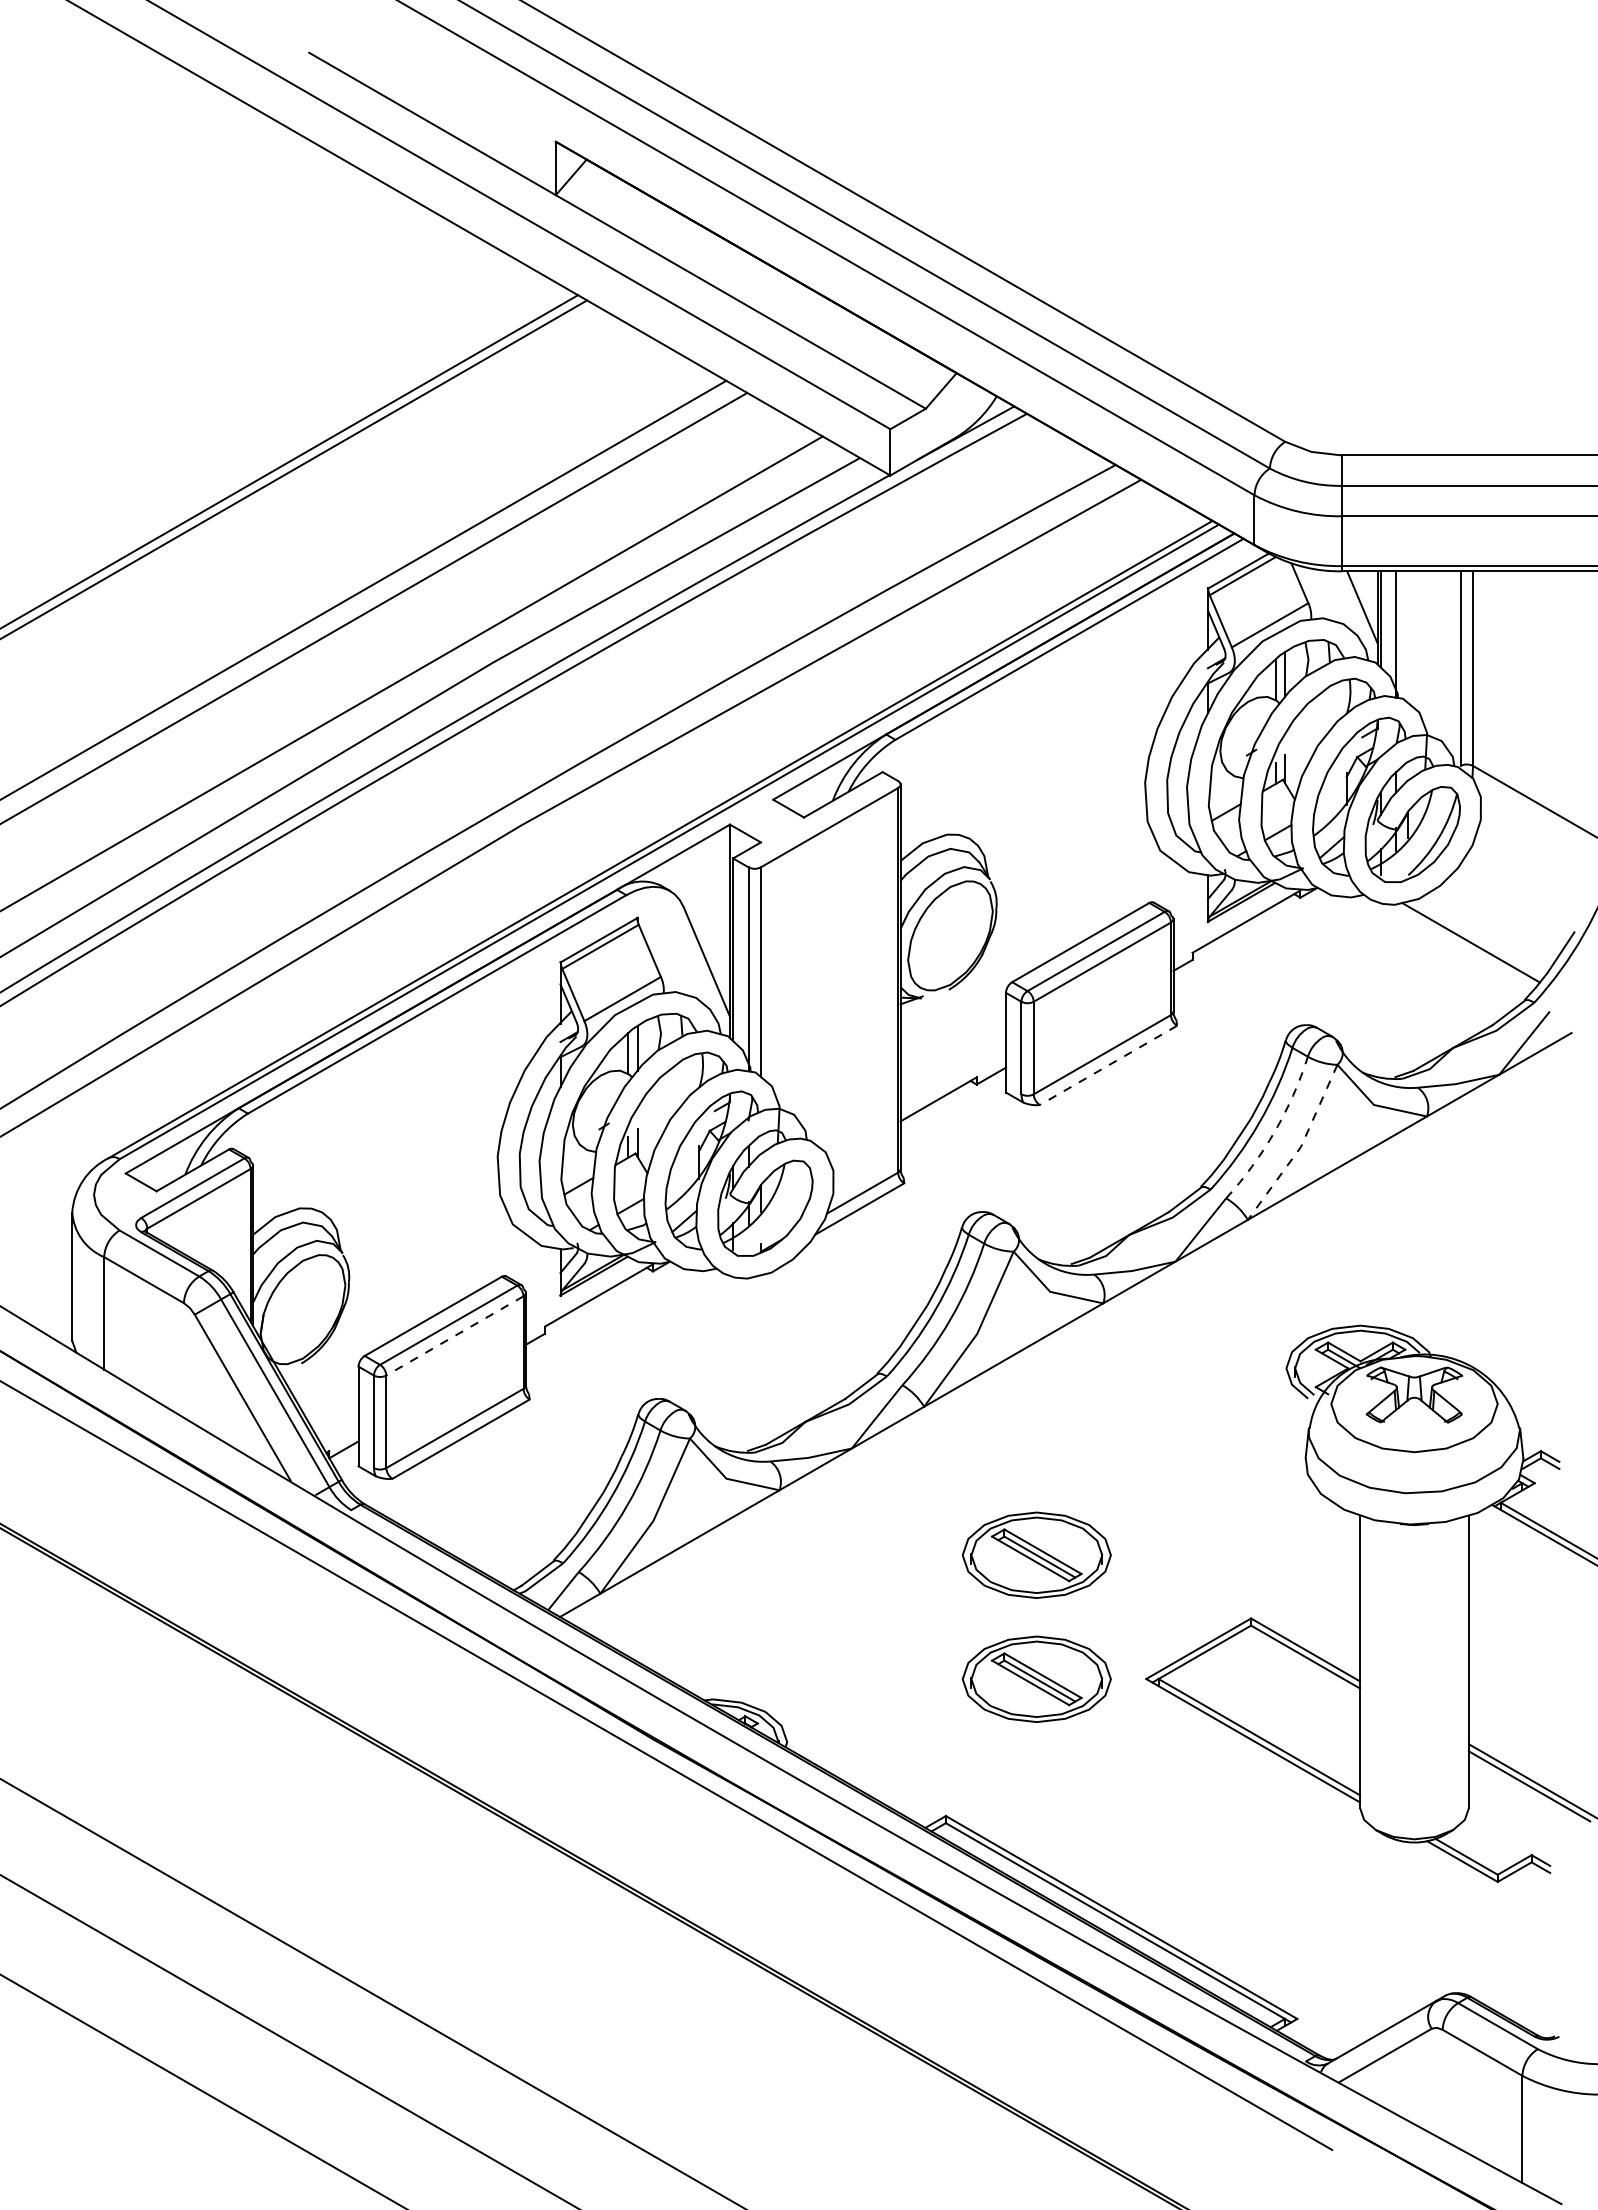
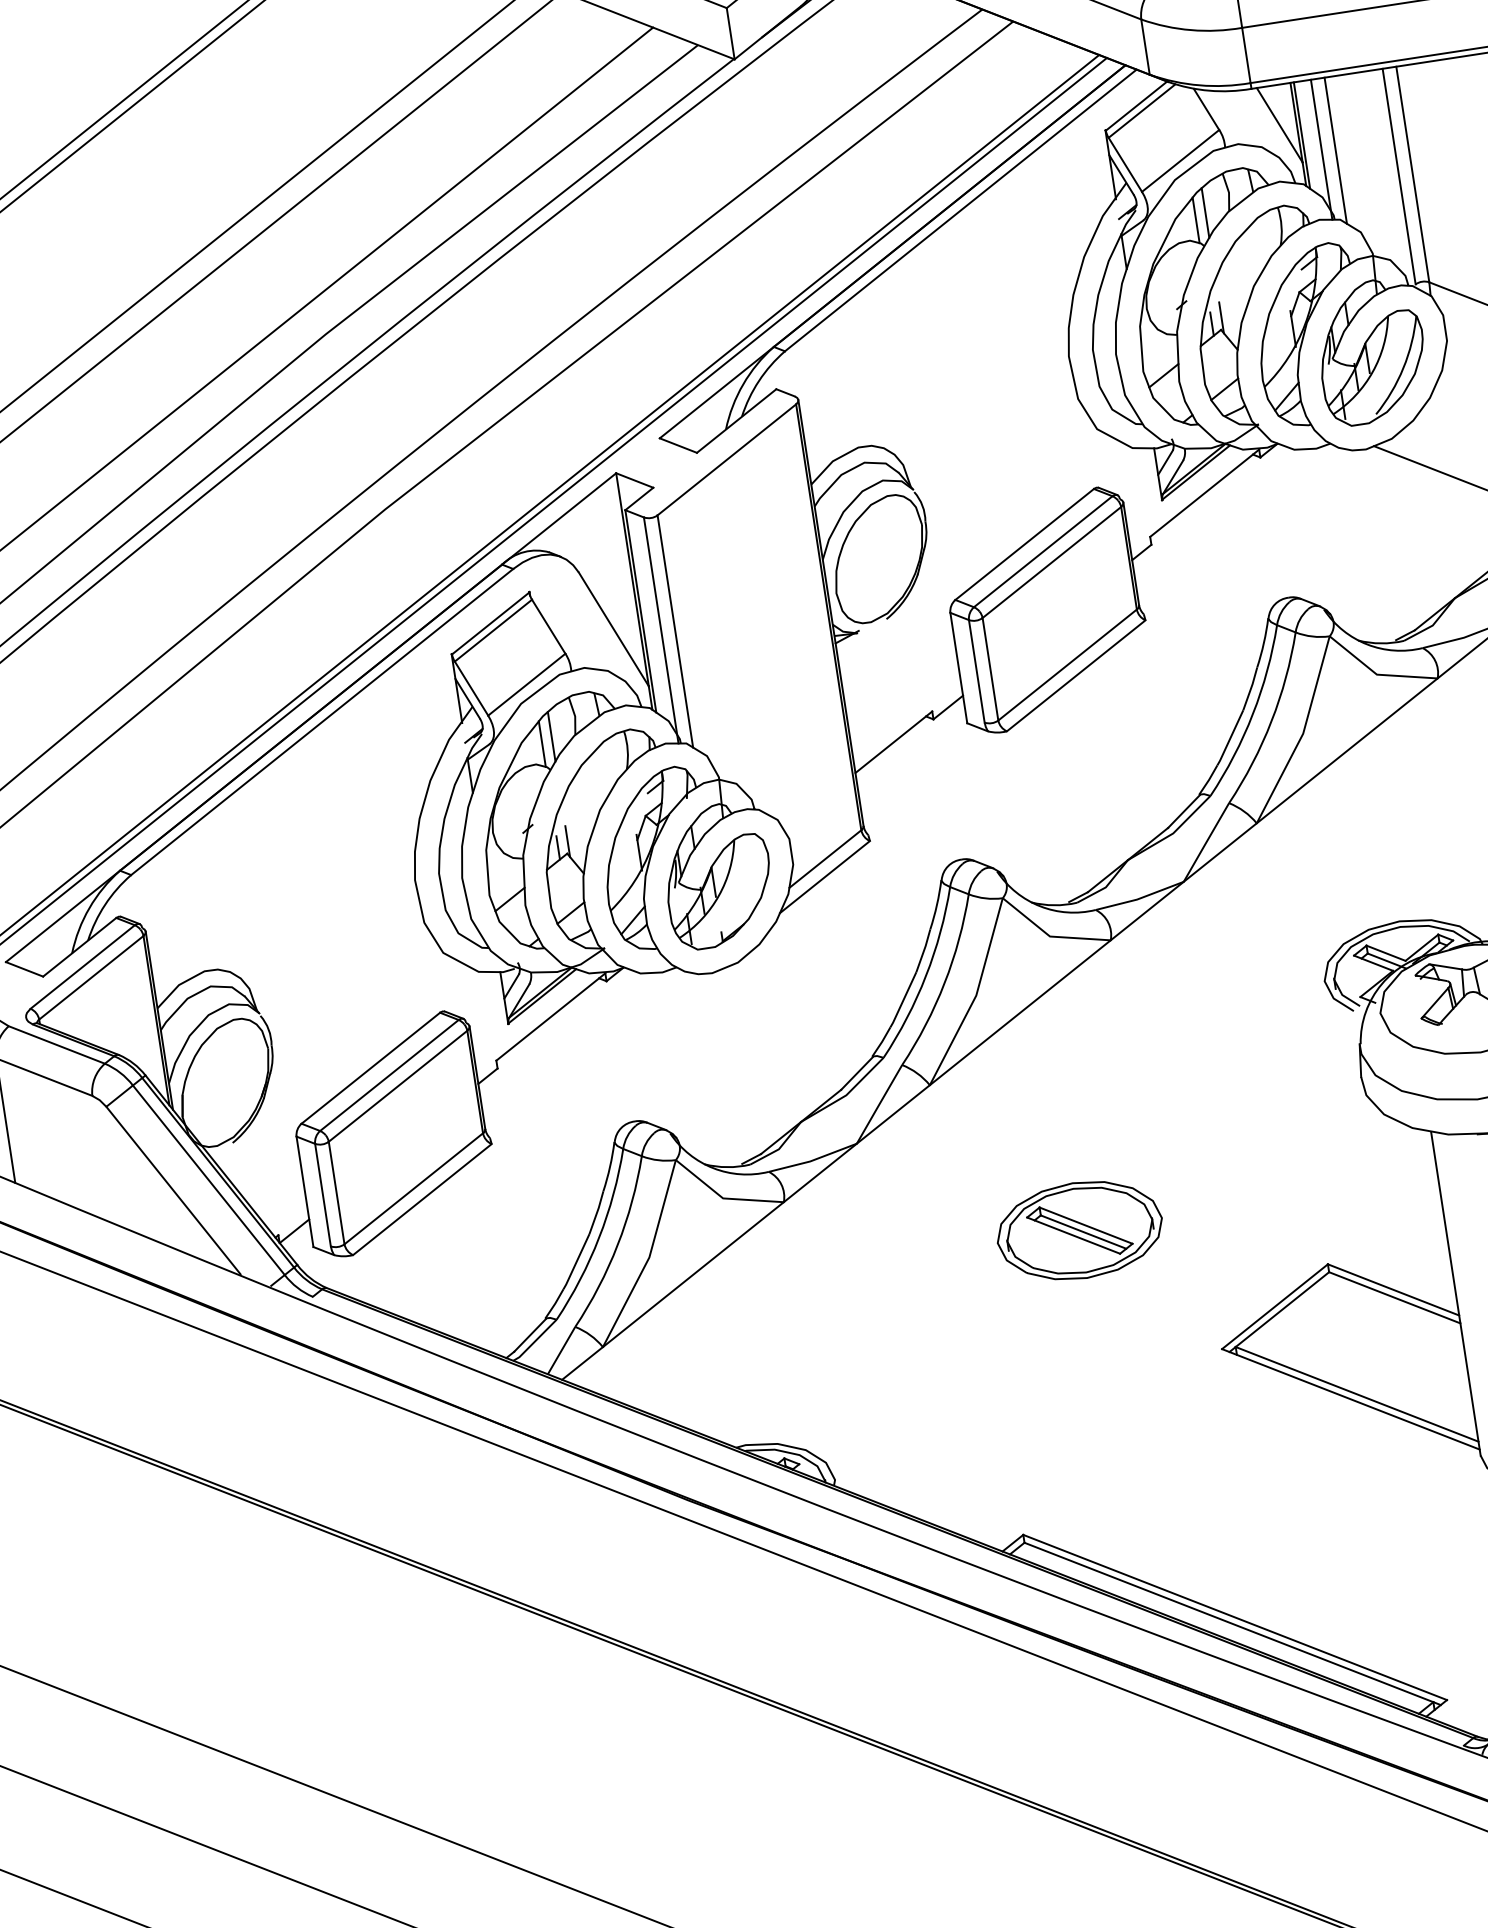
line: (1408, 637) -> (1335, 150), added
line: (1108, 1065) -> (1076, 675), dashed -> solid
arc: (1274, 1131) -> (1271, 720), dashed -> solid
line: (1300, 1147) -> (1302, 734), dashed -> solid
line: (454, 1336) -> (397, 1086), dashed -> solid
part: (1036, 1678) -> (1100, 1367), removed

